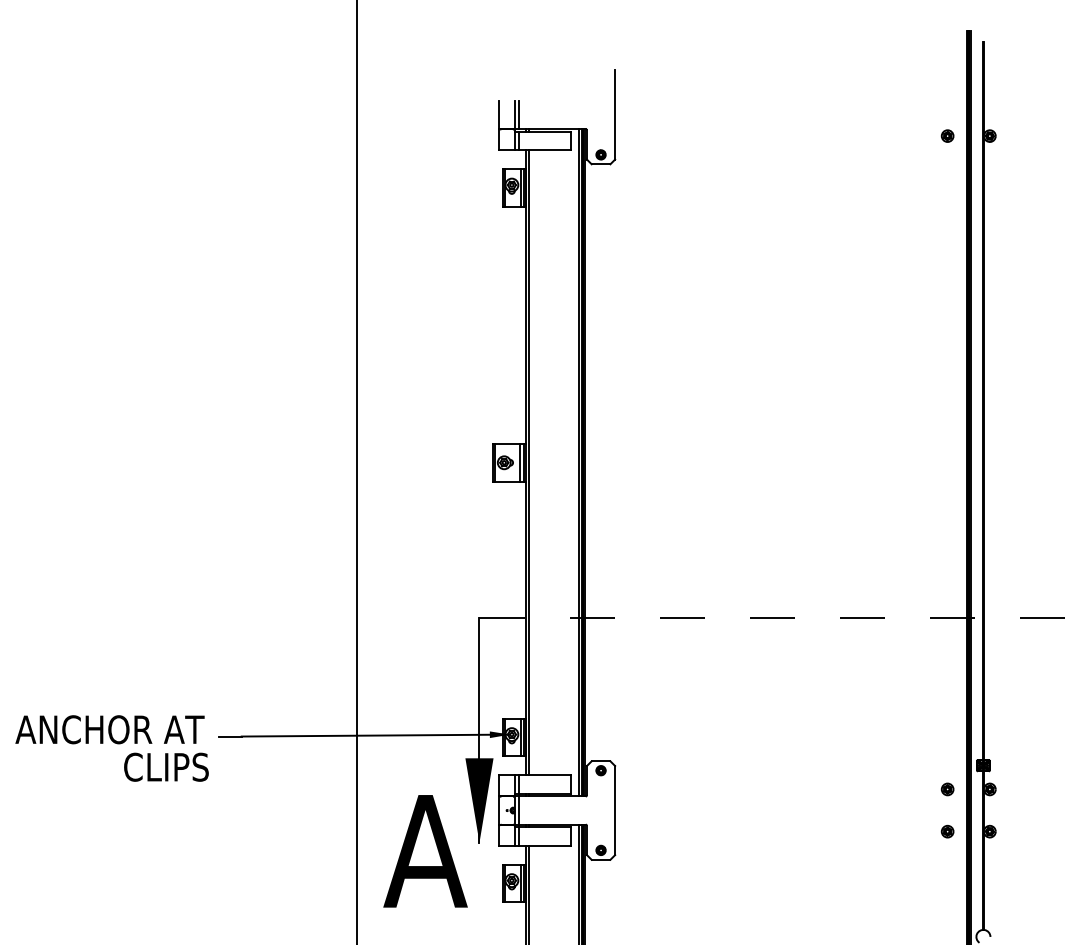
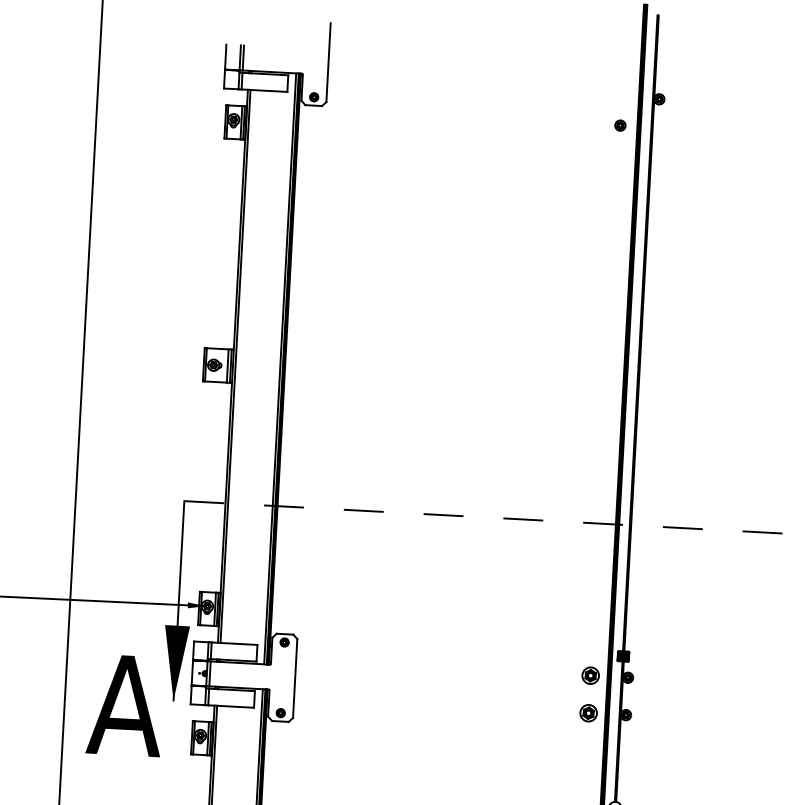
part: (947, 135) -> (620, 125), moved
part: (947, 789) -> (590, 675), size x1.6
part: (947, 831) -> (588, 712), size x1.6

